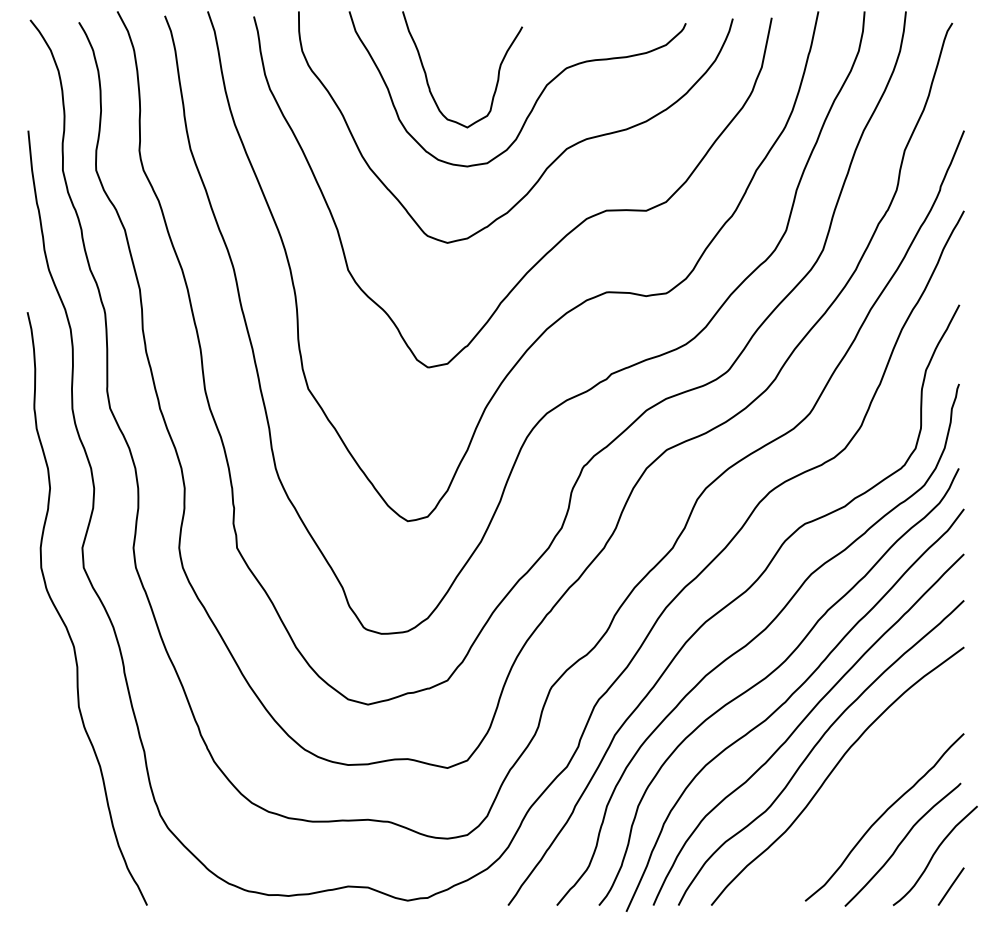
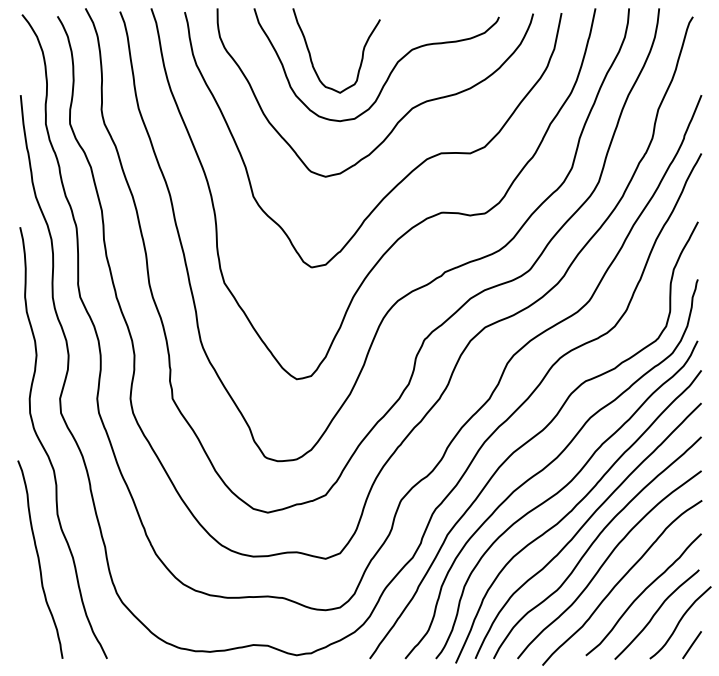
curve: (54, 769) -> (39, 559), added
curve: (853, 798) -> (621, 580), added

